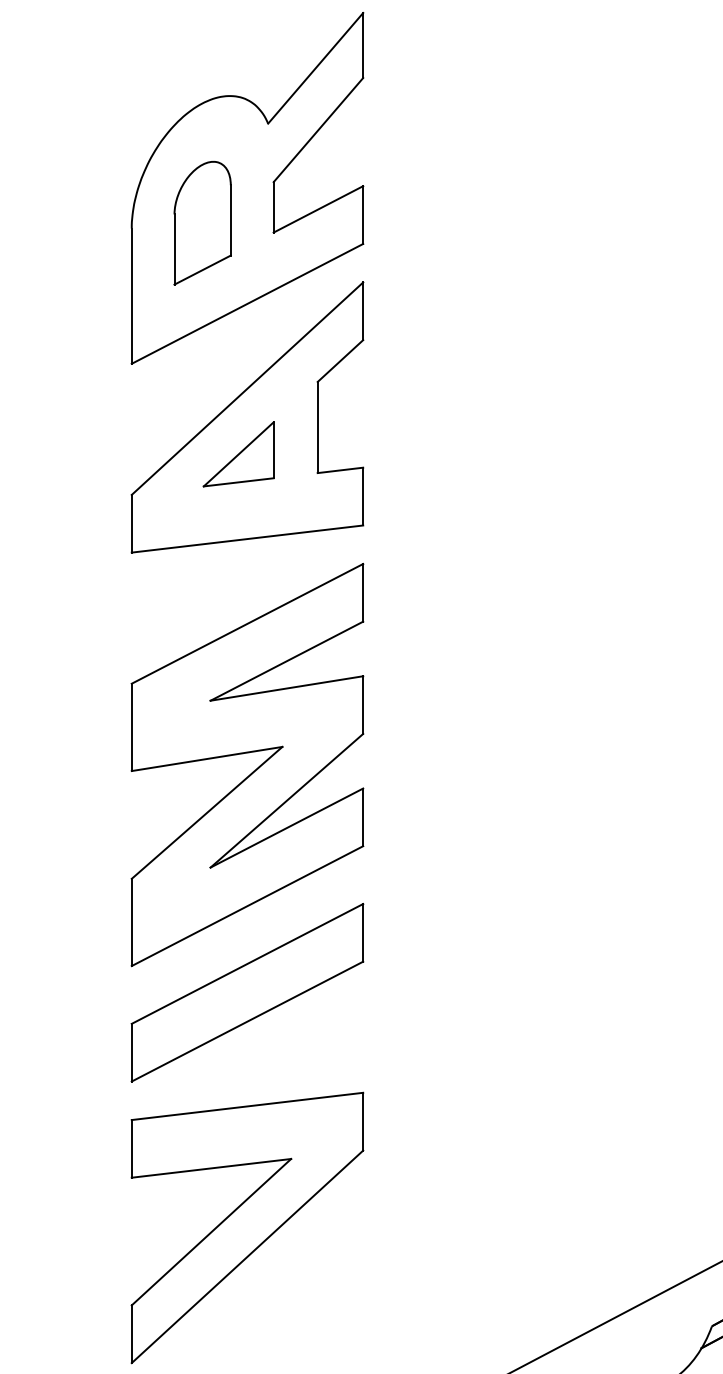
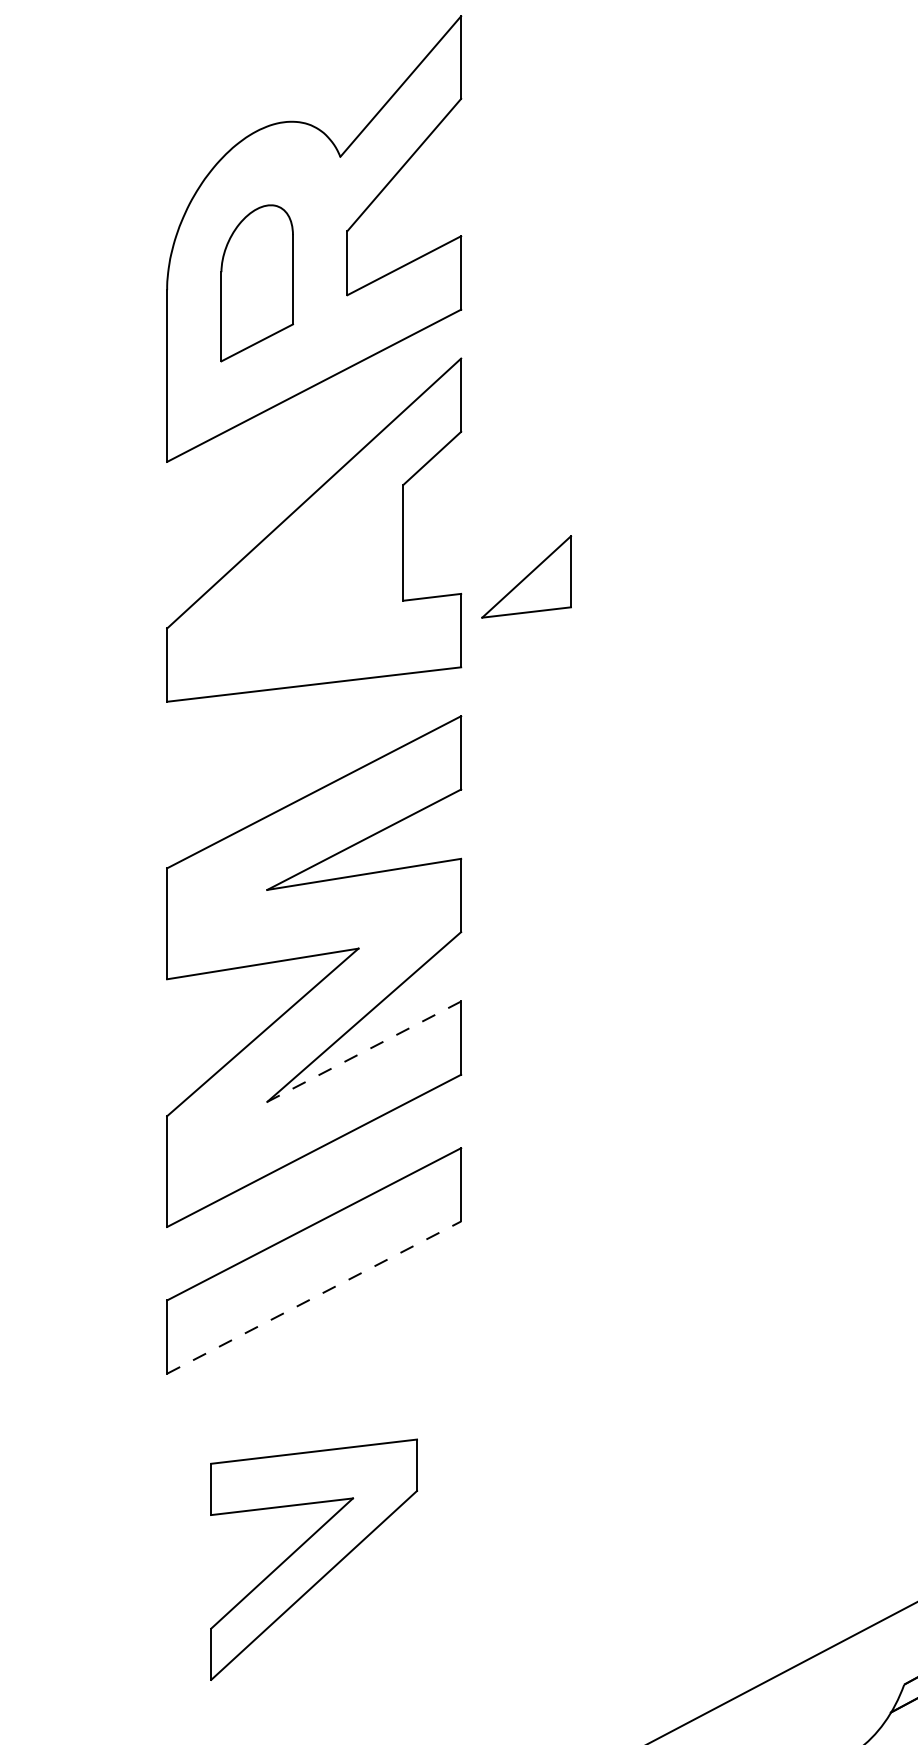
part: (238, 454) -> (526, 577), moved
line: (286, 828) -> (363, 1052), solid -> dashed
line: (247, 1021) -> (314, 1297), solid -> dashed
part: (247, 1227) -> (314, 1559), size x0.7

